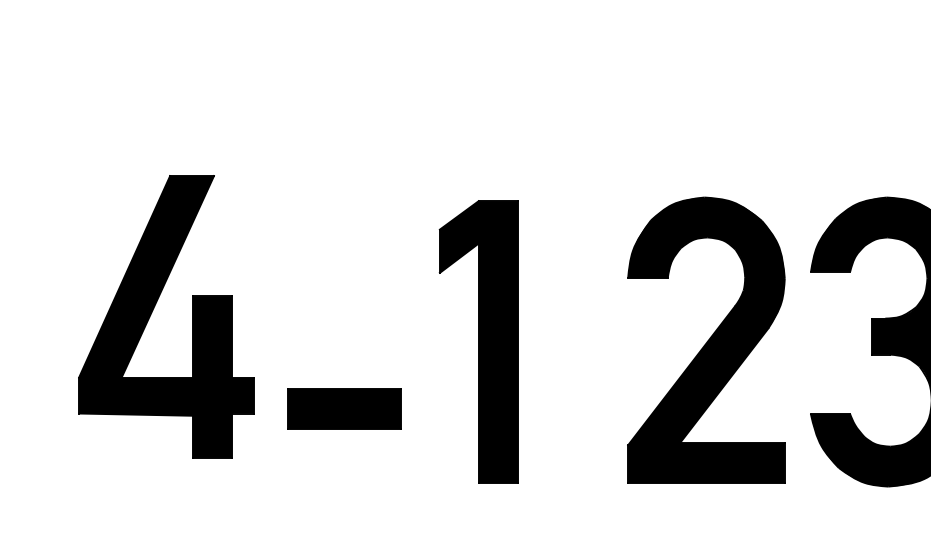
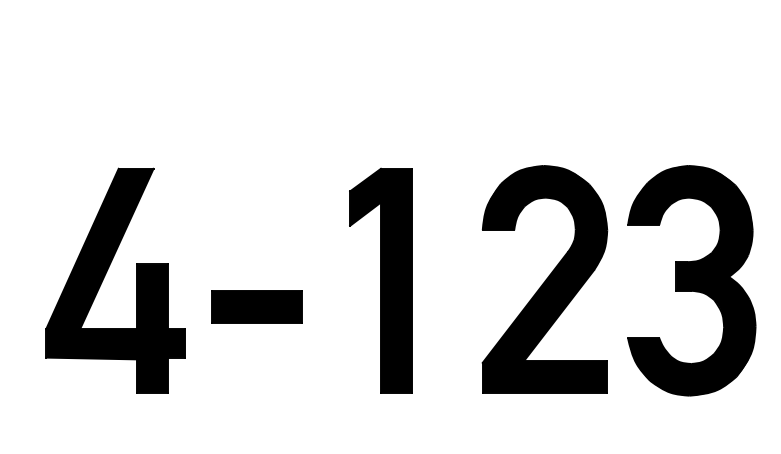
part: (153, 311) -> (105, 276), moved
part: (478, 341) -> (380, 280), moved
part: (343, 408) -> (256, 306), moved

